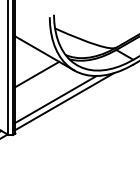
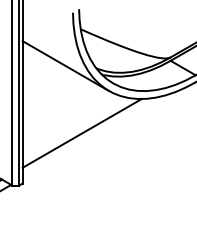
line: (37, 74) -> (54, 96), removed
line: (64, 101) -> (94, 136), removed

